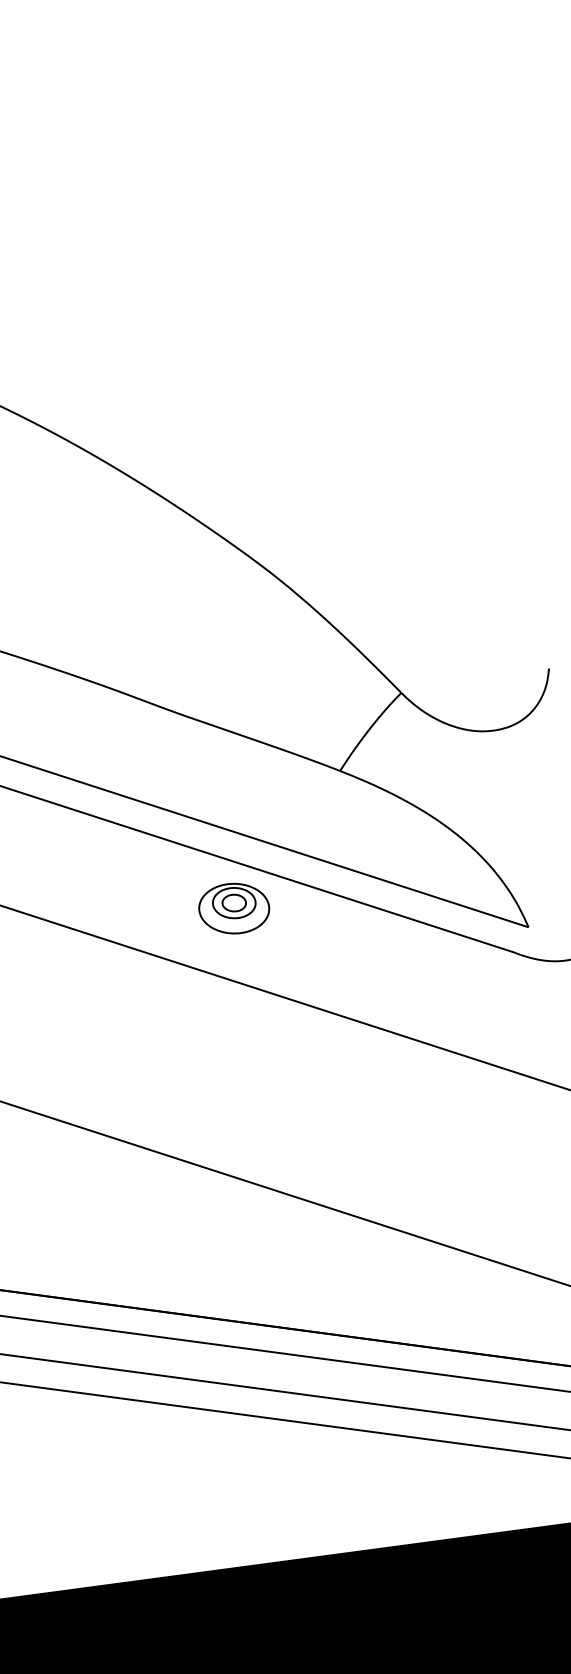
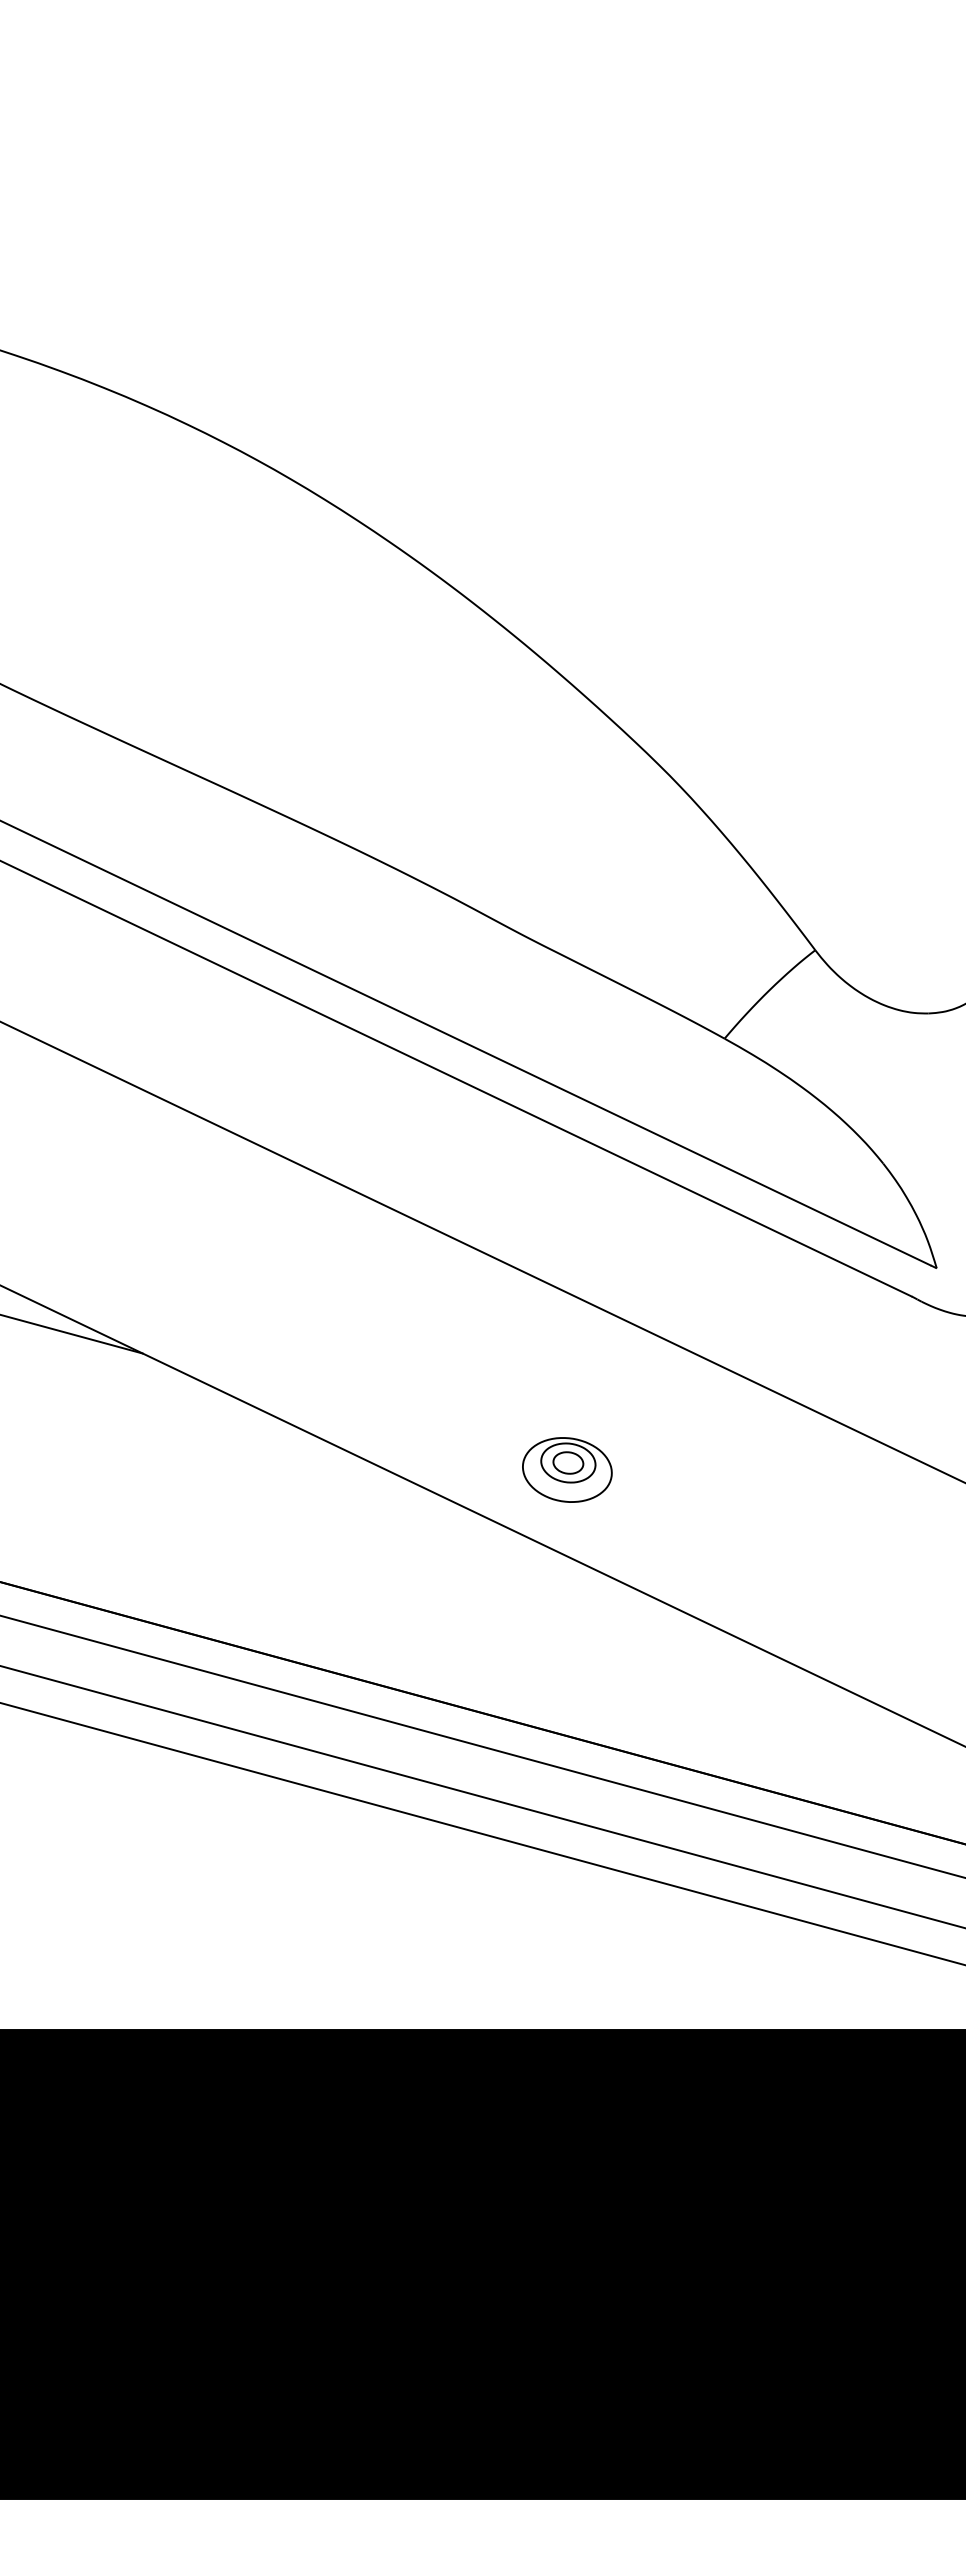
part: (234, 908) -> (567, 1469), moved

